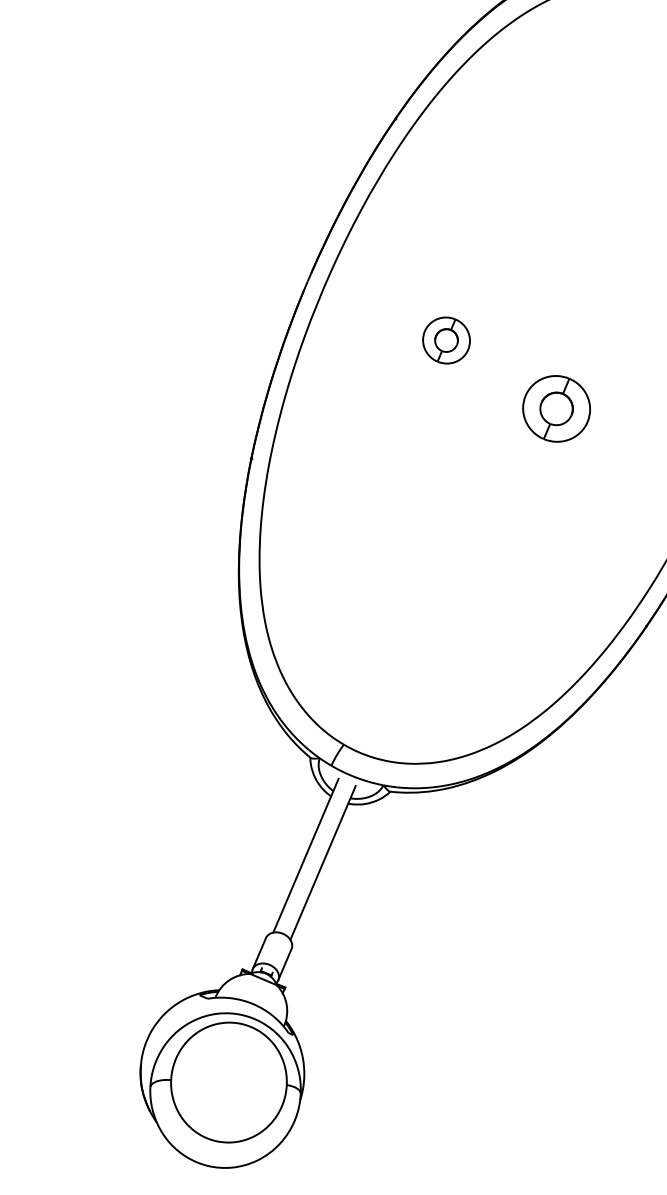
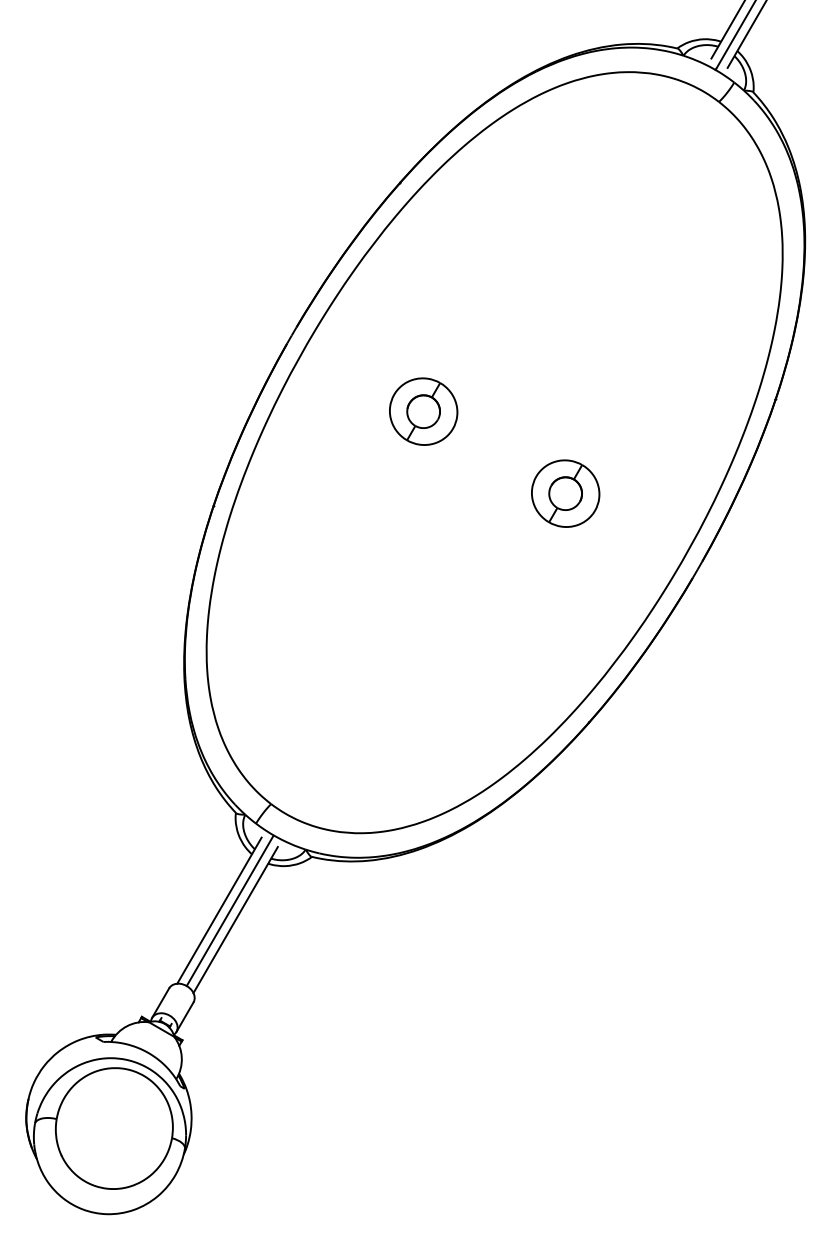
part: (446, 340) -> (423, 411), size x1.43
part: (556, 408) -> (565, 493), moved
line: (315, 855) -> (229, 911), added

